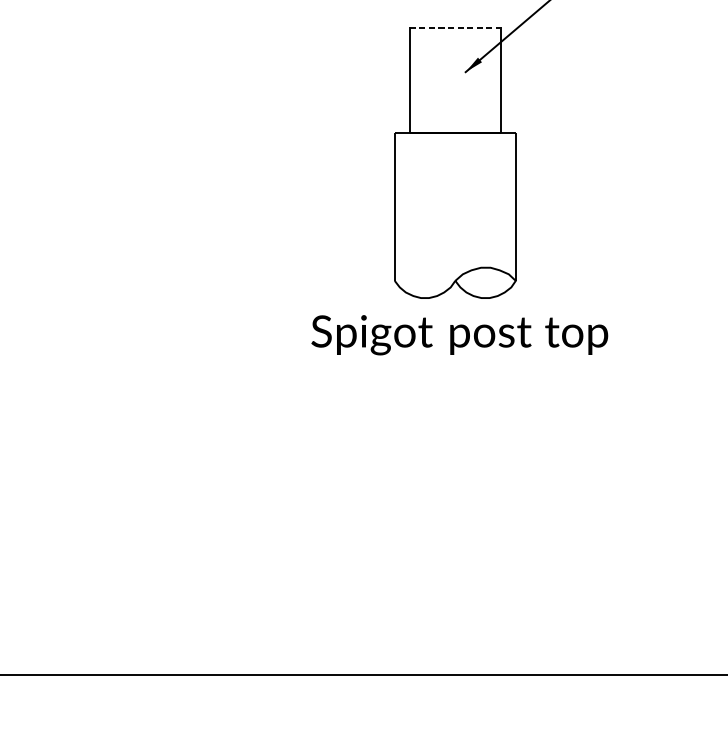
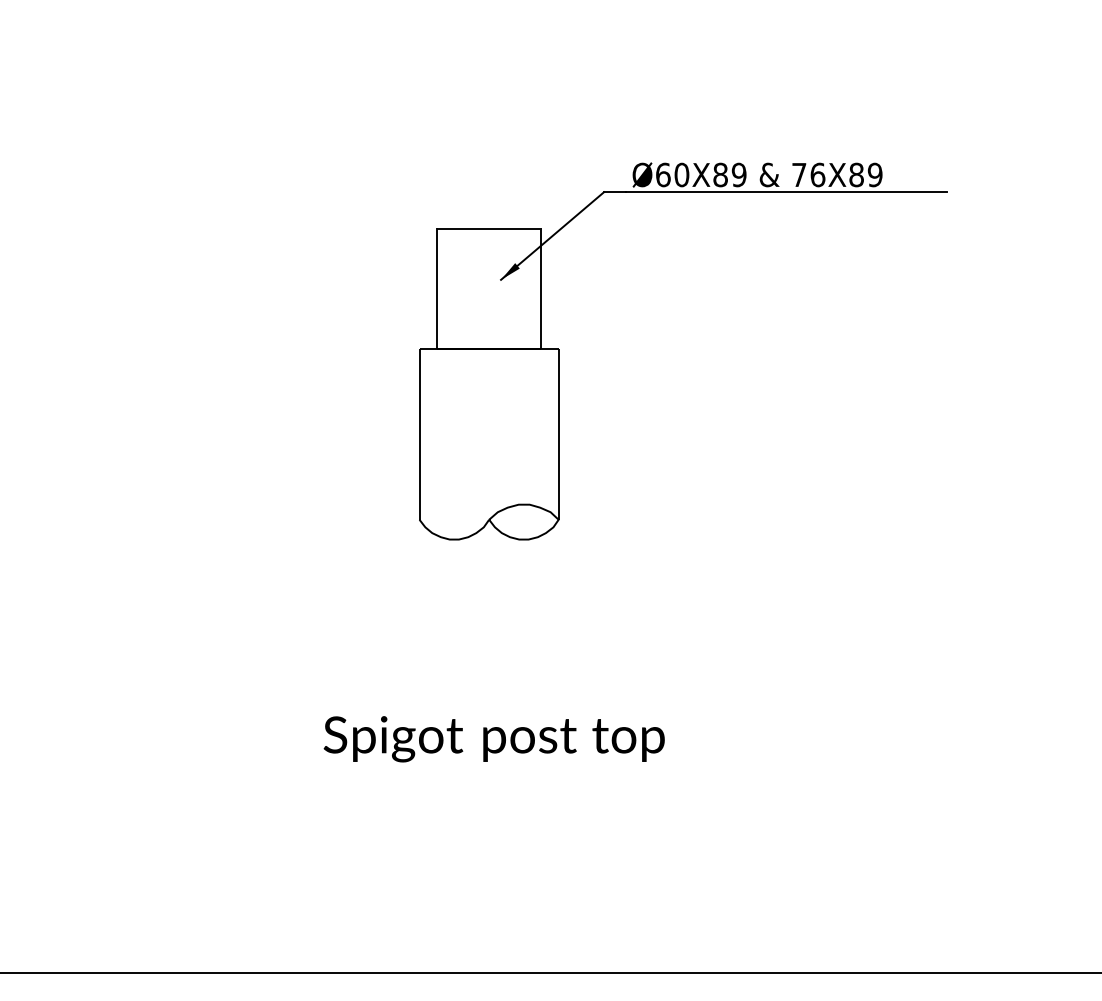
line: (454, 28) -> (488, 229), dashed -> solid
text: (459, 335) -> (493, 739), moved

